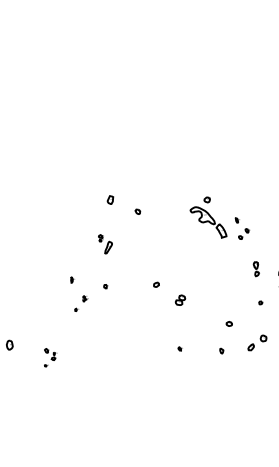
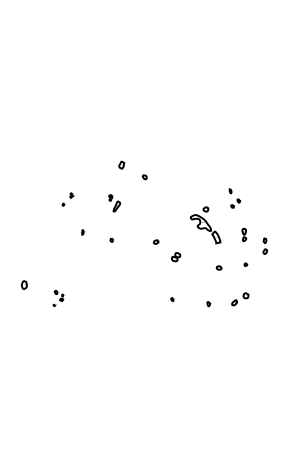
part: (208, 218) -> (205, 225), moved
part: (81, 303) -> (68, 199), moved
part: (228, 323) -> (218, 267), moved

